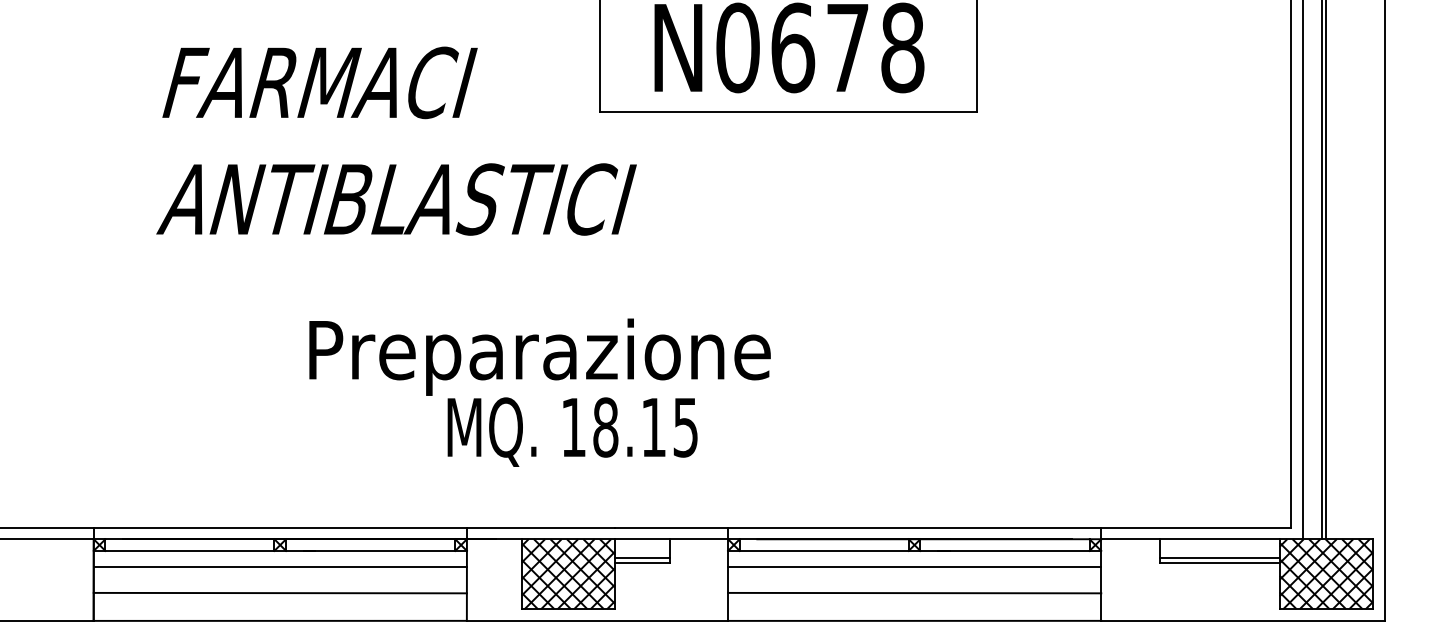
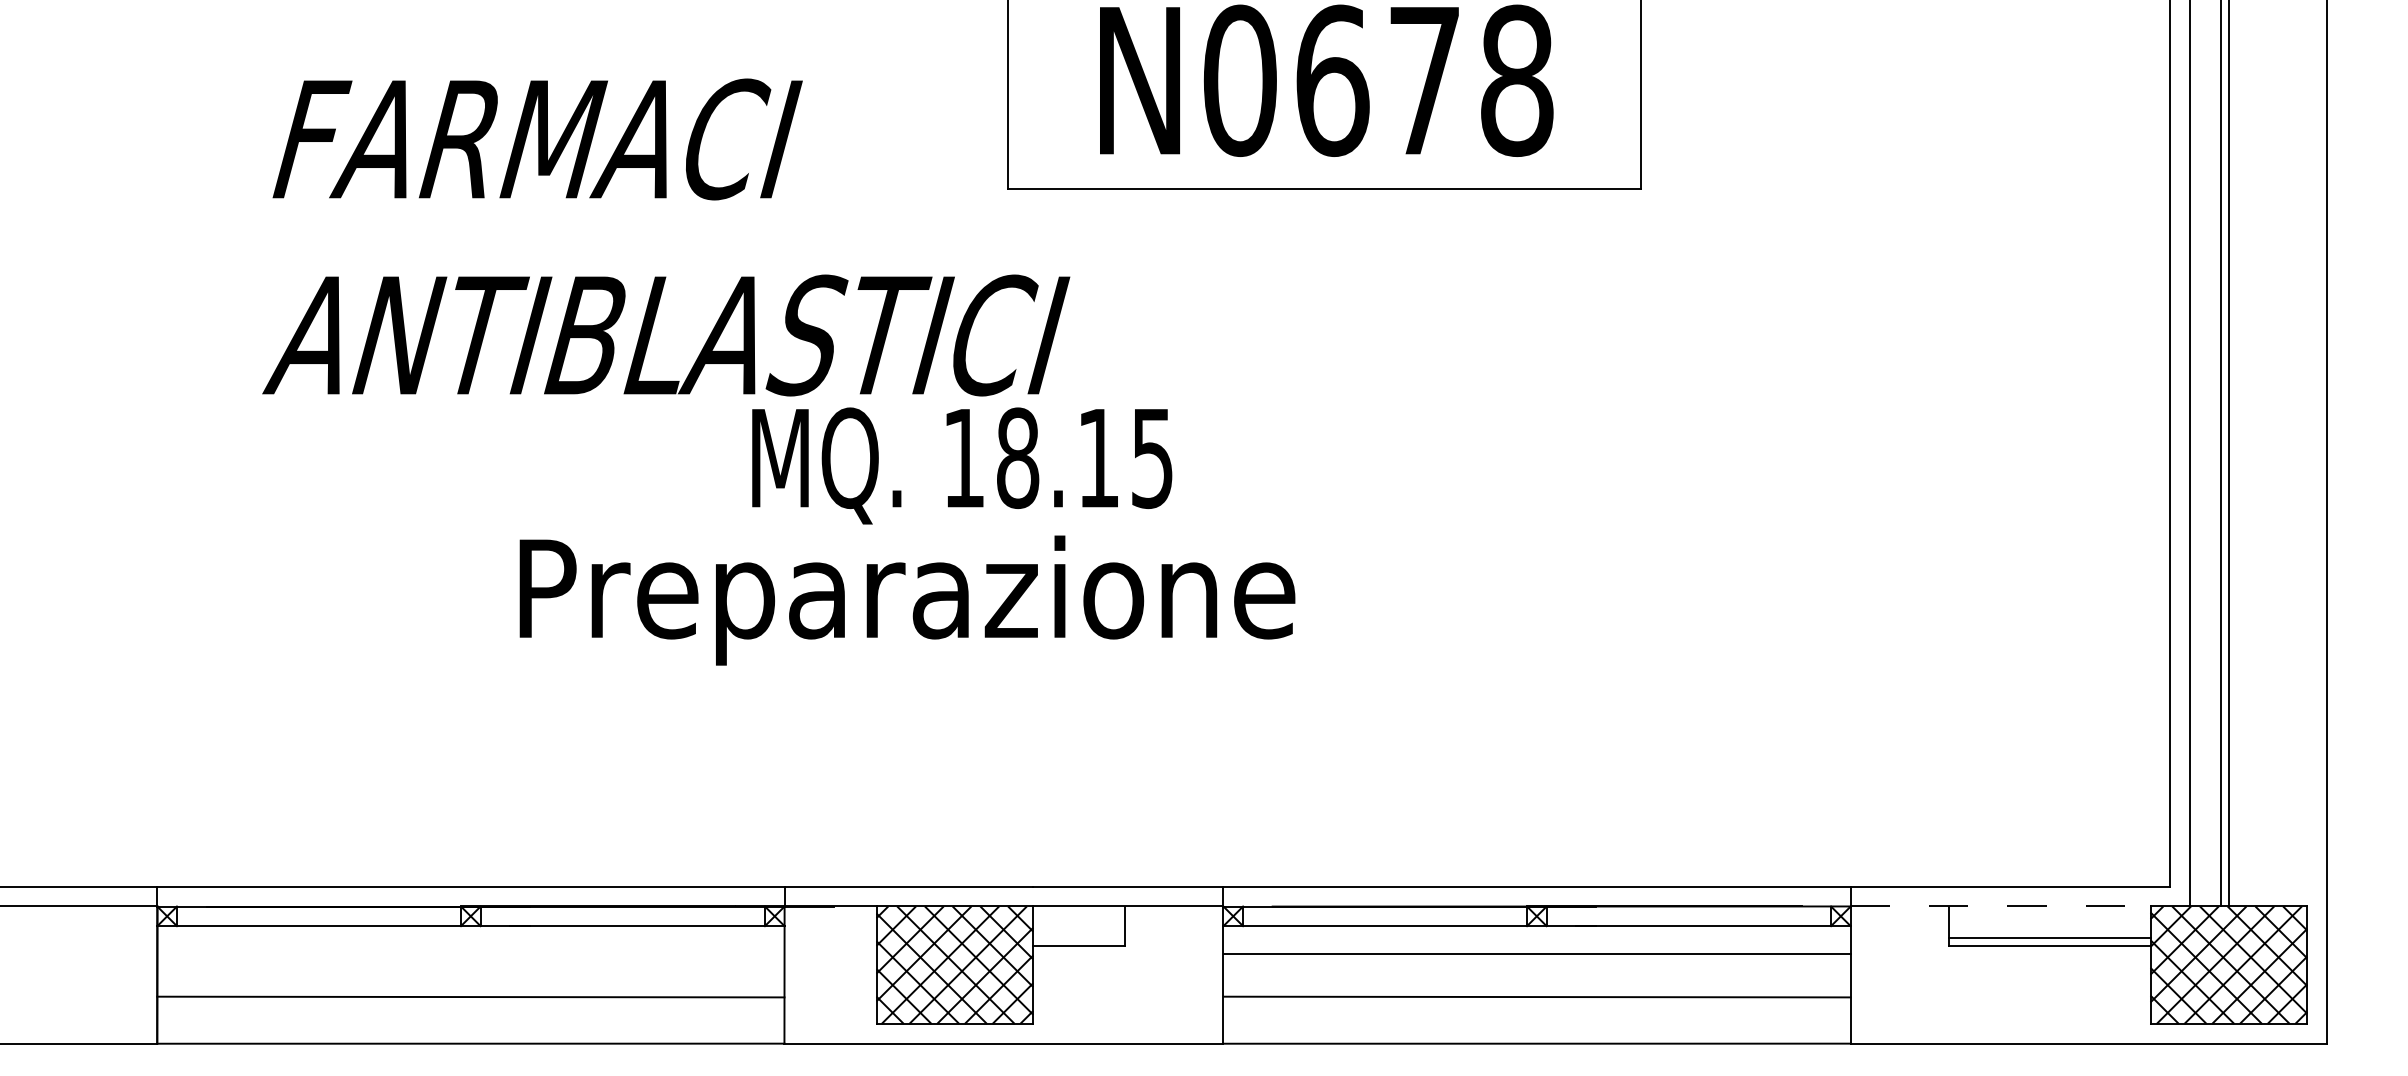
text: (572, 431) -> (961, 464), moved
line: (1190, 539) -> (2000, 906), solid -> dashed
line: (641, 557) -> (1077, 937), removed
line: (279, 567) -> (469, 953), removed

